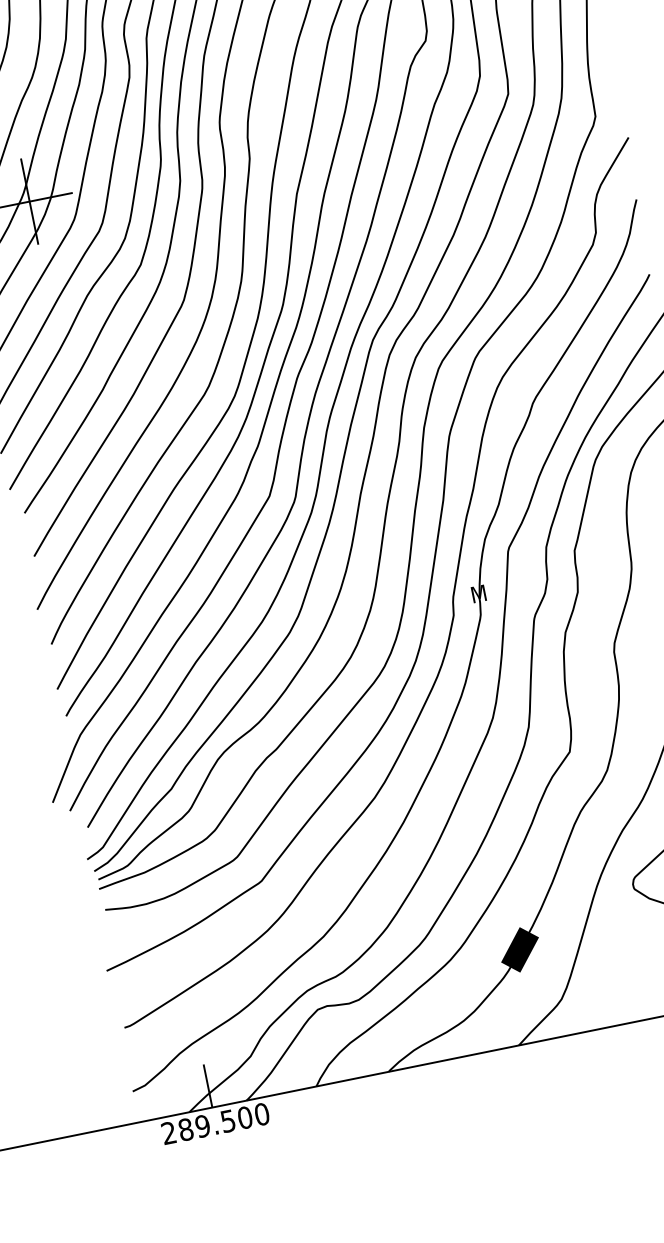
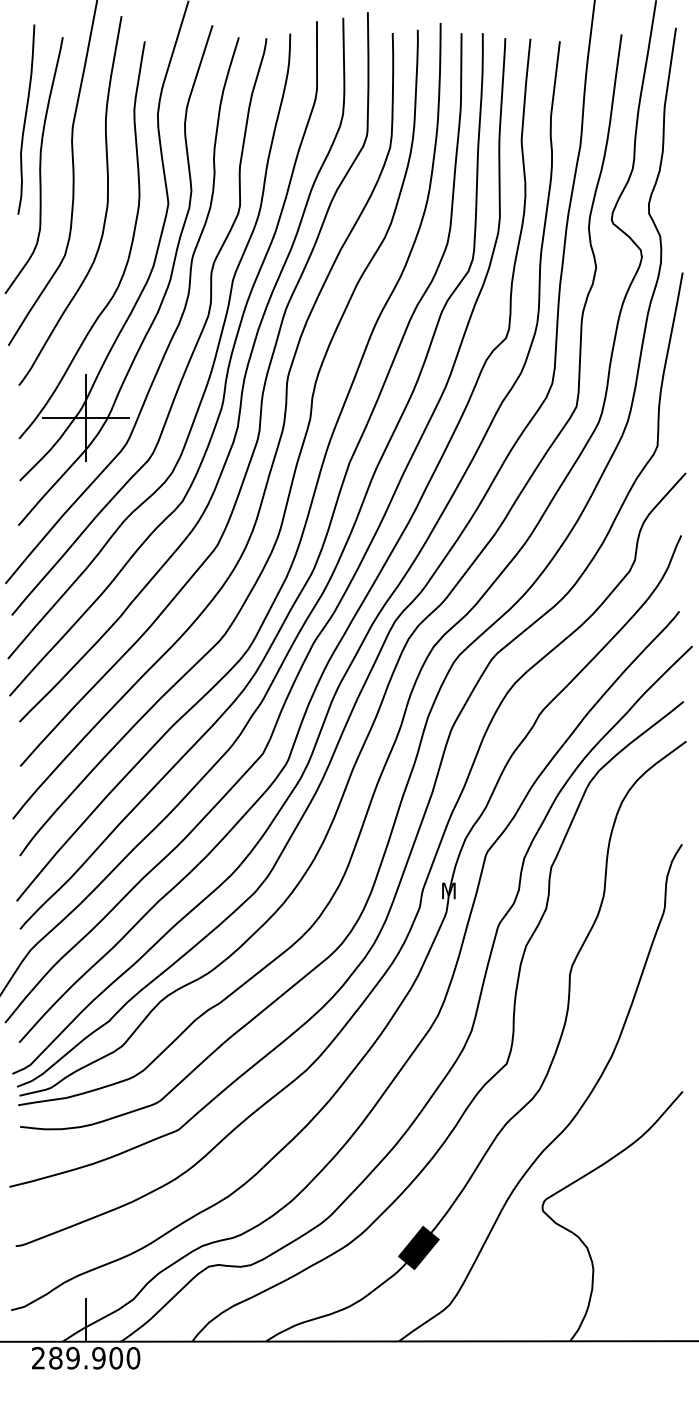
text: (227, 1120) -> (98, 1357), 289.500 -> 289.900

